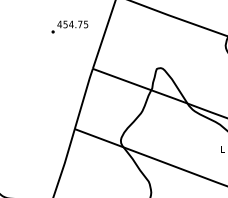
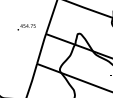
text: (69, 27) -> (26, 27), moved

